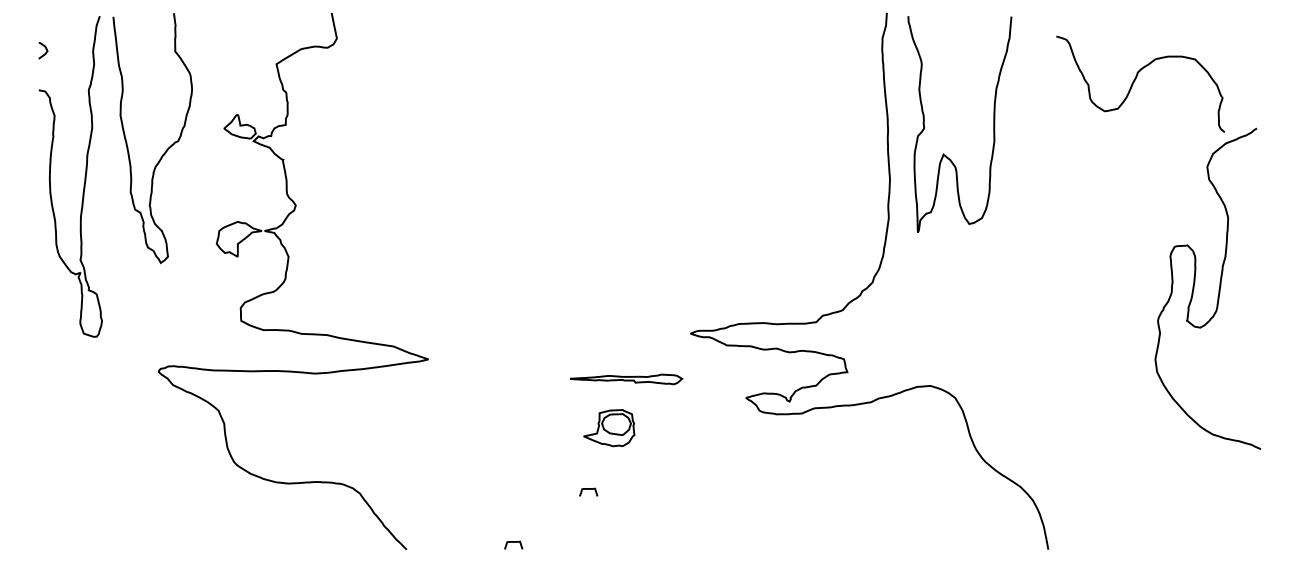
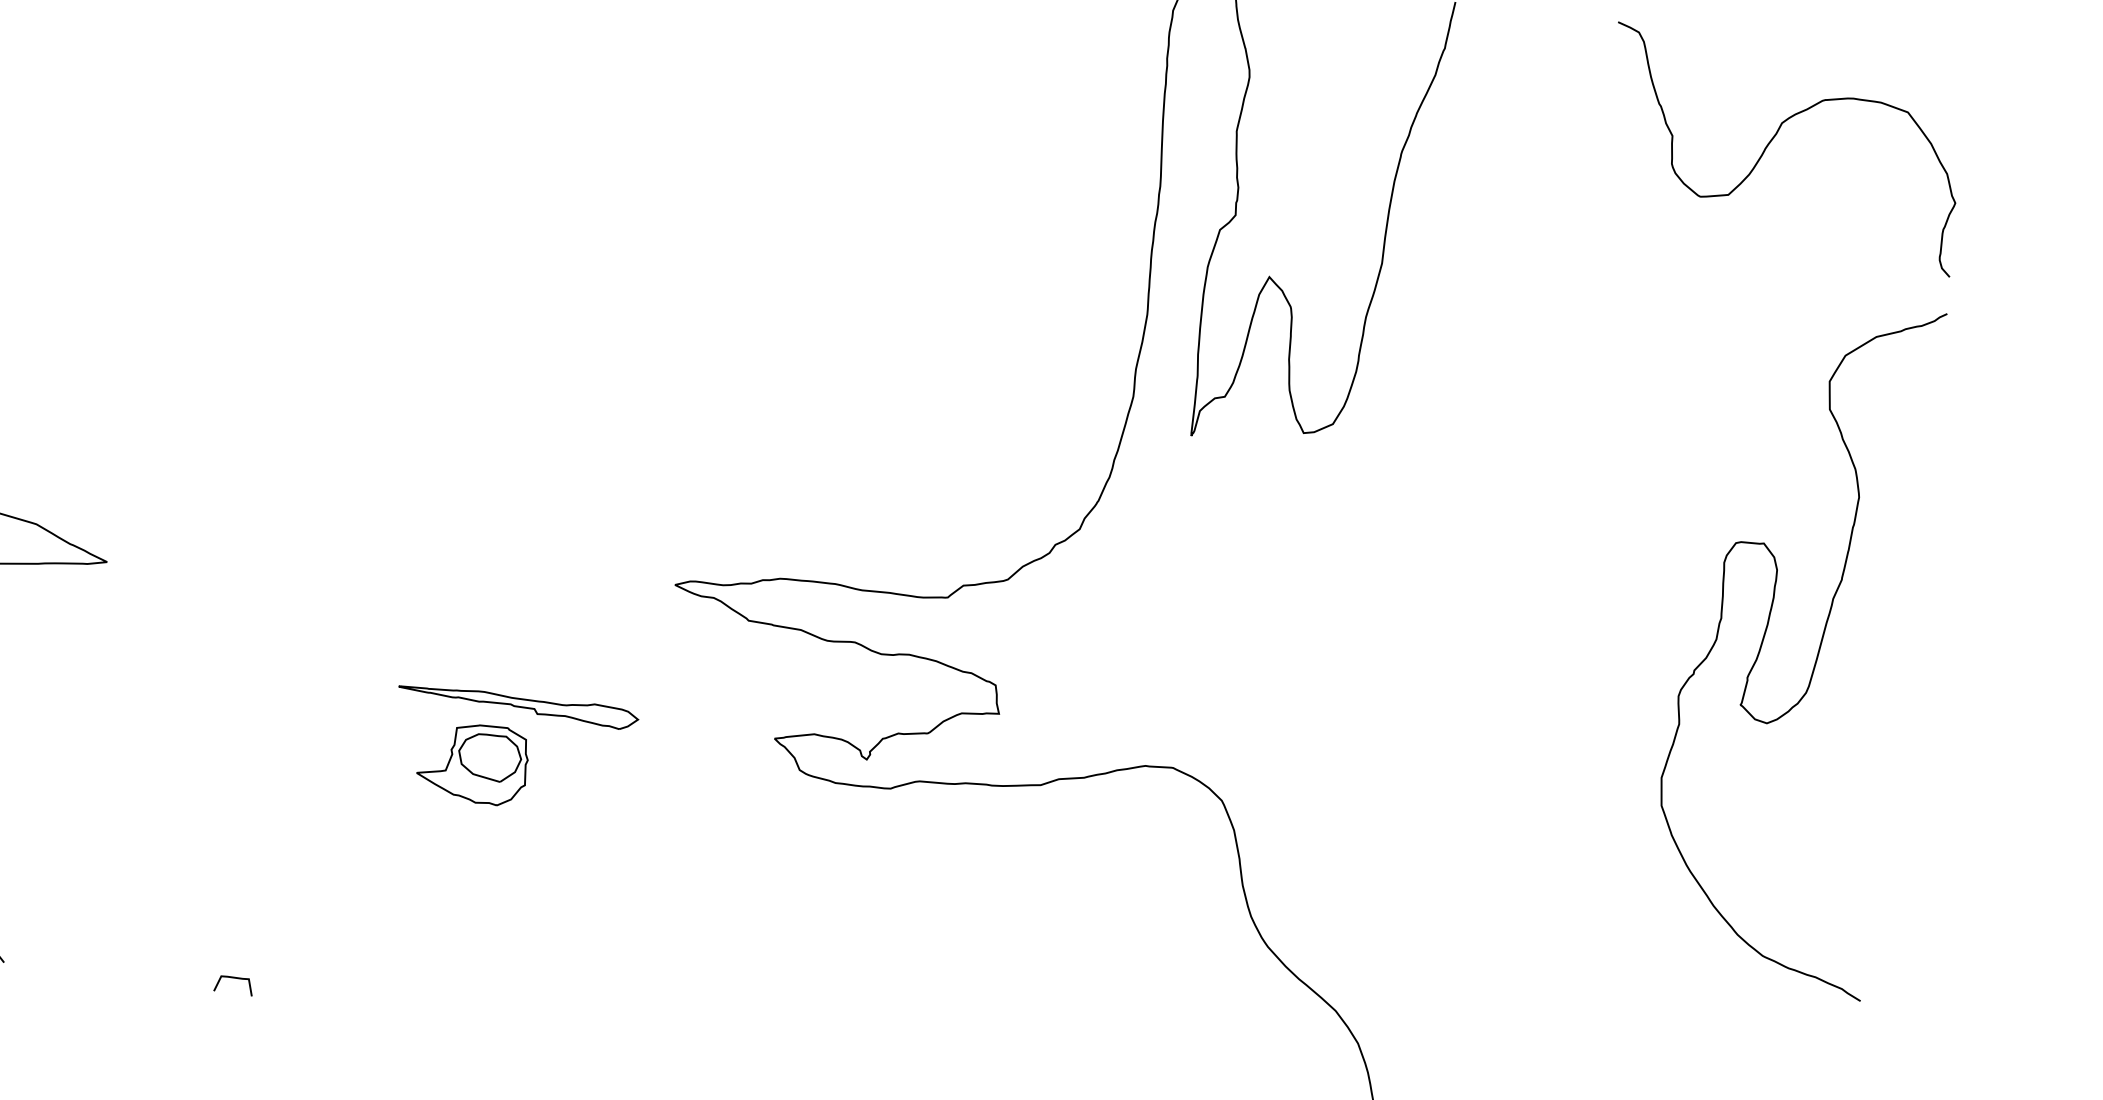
curve: (1136, 79) -> (1776, 137), moved
part: (626, 379) -> (518, 704), moved
curve: (588, 489) -> (410, 887), removed

